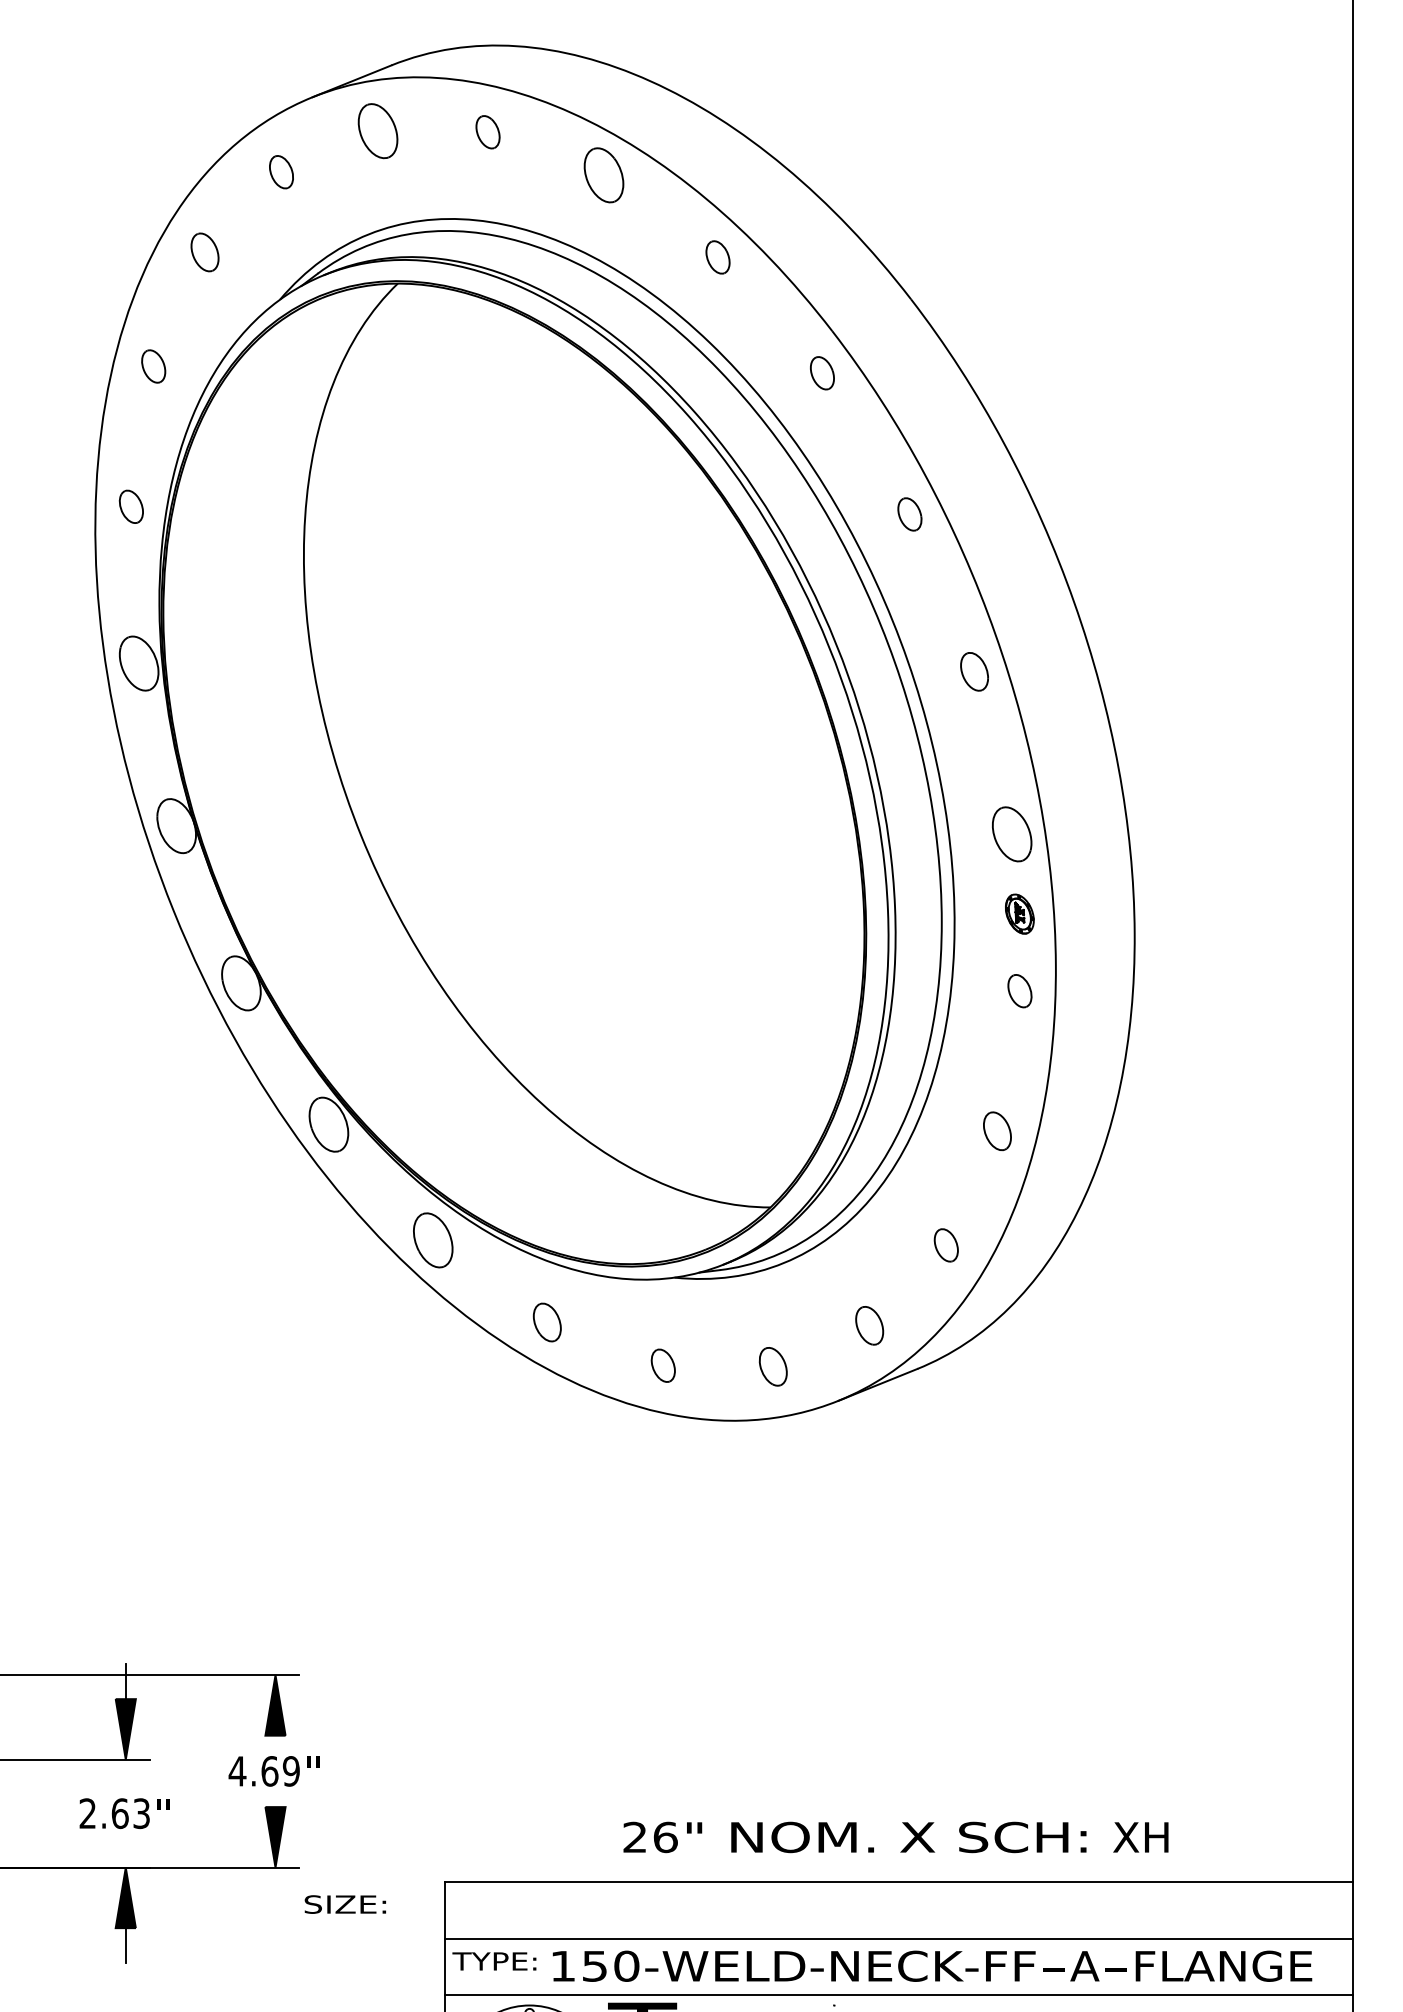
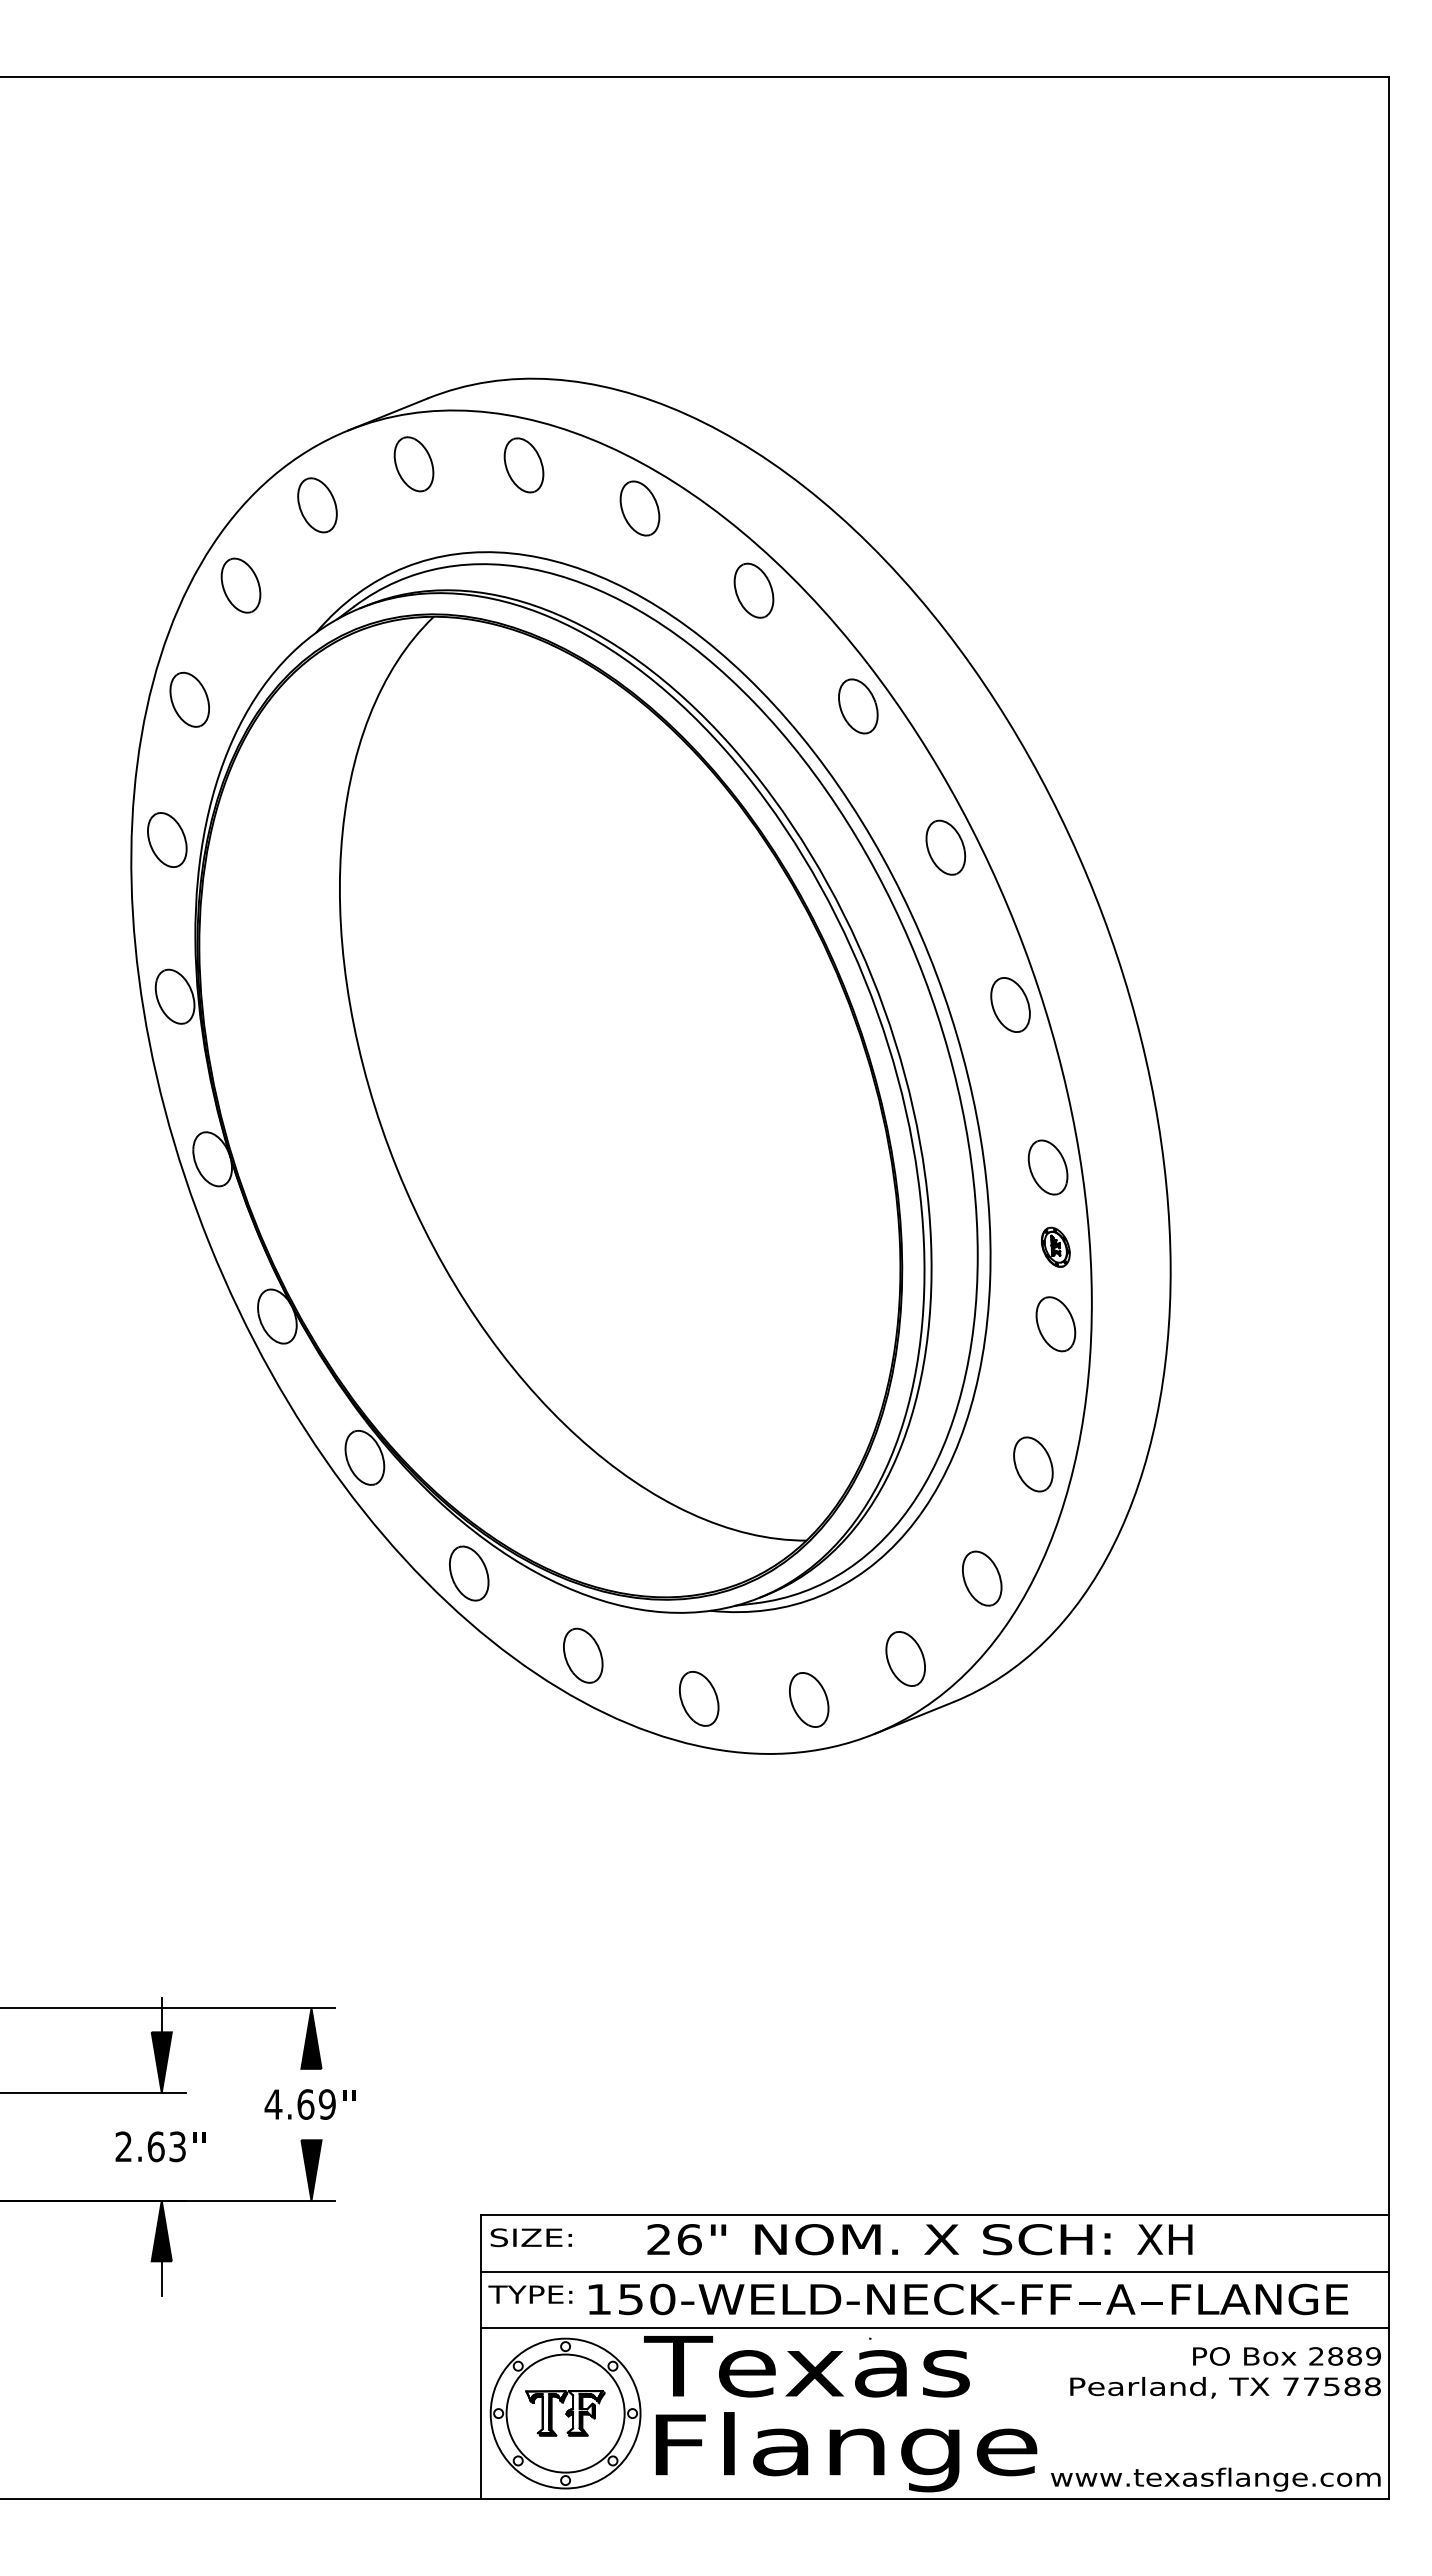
part: (487, 132) -> (523, 465), size x1.67
part: (281, 172) -> (317, 505), size x1.67
part: (204, 252) -> (240, 585), size x1.43
part: (717, 257) -> (753, 590), size x1.67
part: (153, 366) -> (189, 699), size x1.67
part: (822, 373) -> (858, 706), size x1.67
part: (131, 506) -> (167, 839), size x1.67
part: (909, 514) -> (945, 847), size x1.67
part: (974, 671) -> (1010, 1004), size x1.43
part: (1019, 991) -> (1055, 1324), size x1.67
part: (997, 1131) -> (1033, 1464), size x1.43
part: (946, 1245) -> (982, 1578), size x1.67
part: (547, 1322) -> (583, 1655), size x1.43
part: (869, 1325) -> (905, 1658), size x1.43
part: (663, 1365) -> (699, 1698), size x1.67
part: (773, 1366) -> (809, 1699), size x1.43
text: (895, 1837) -> (919, 2239), moved
text: (344, 1904) -> (530, 2237), moved

